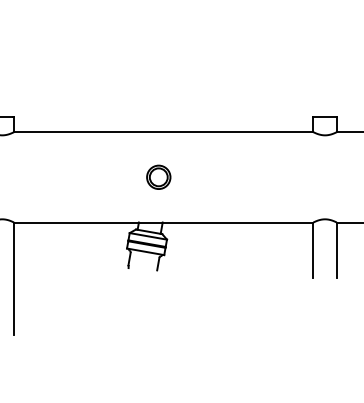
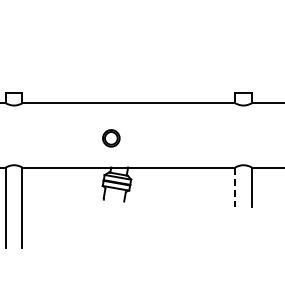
circle: (159, 177) -> (111, 138), moved
line: (313, 250) -> (235, 187), solid -> dashed

